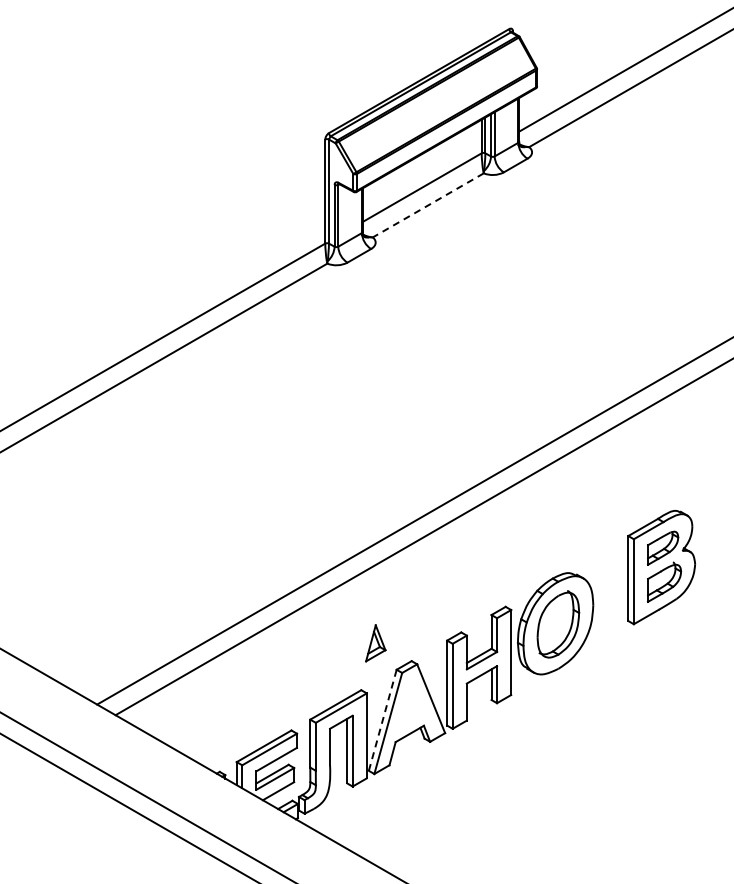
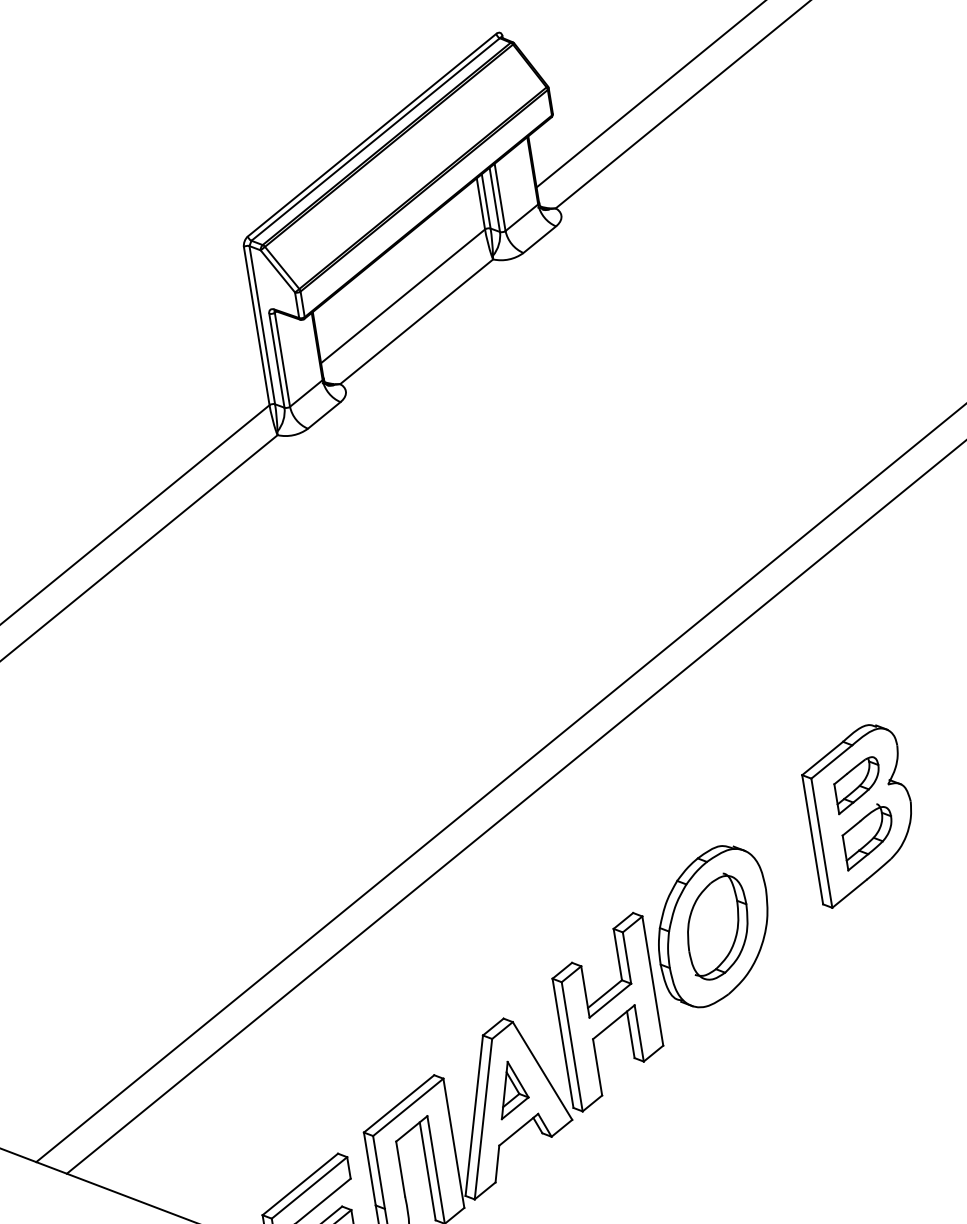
line: (427, 205) -> (415, 322), dashed -> solid
part: (375, 643) -> (511, 1089), moved
line: (382, 719) -> (473, 1114), dashed -> solid

